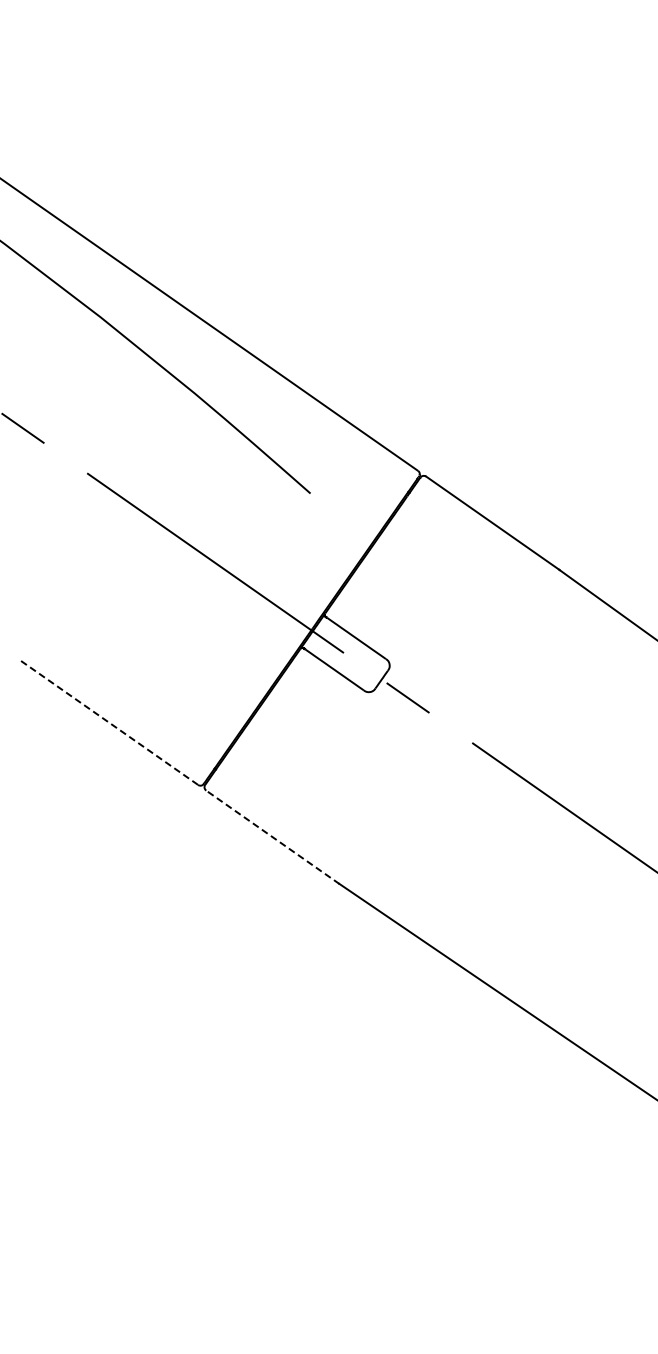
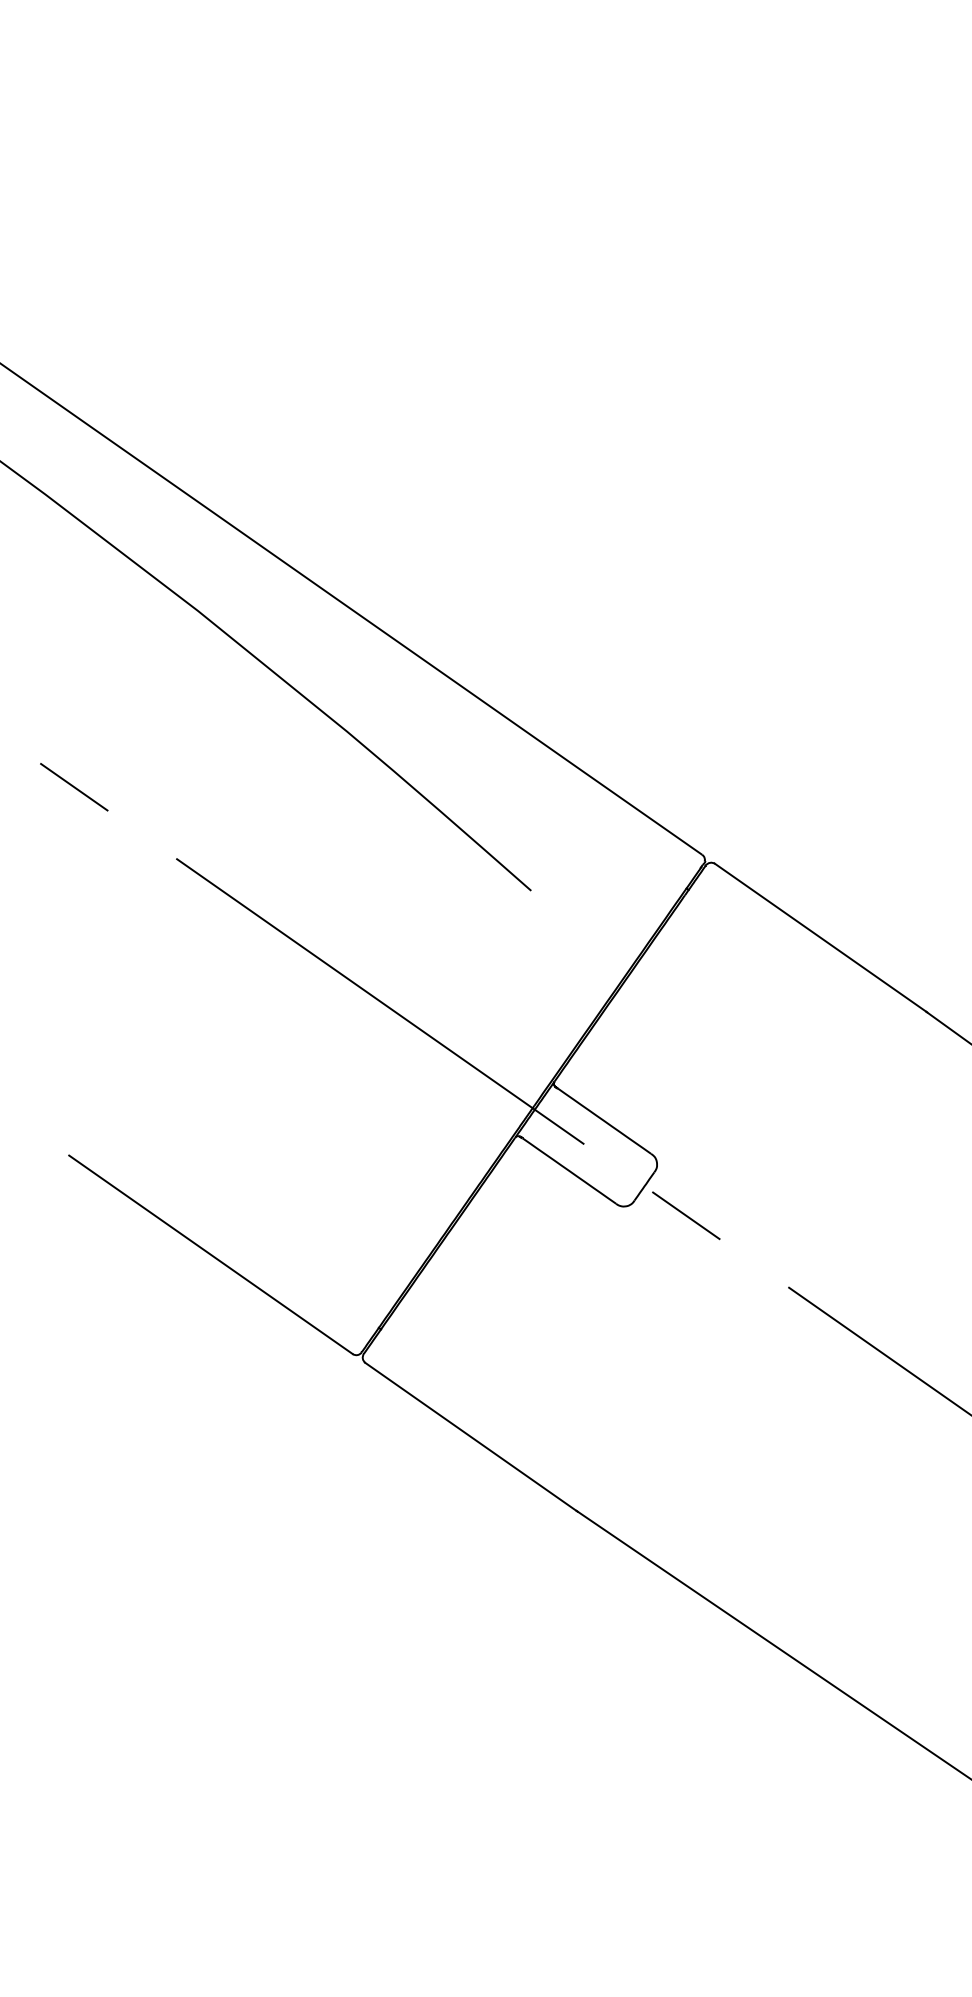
line: (108, 722) -> (210, 1254), dashed -> solid
line: (272, 837) -> (470, 1437), dashed -> solid

